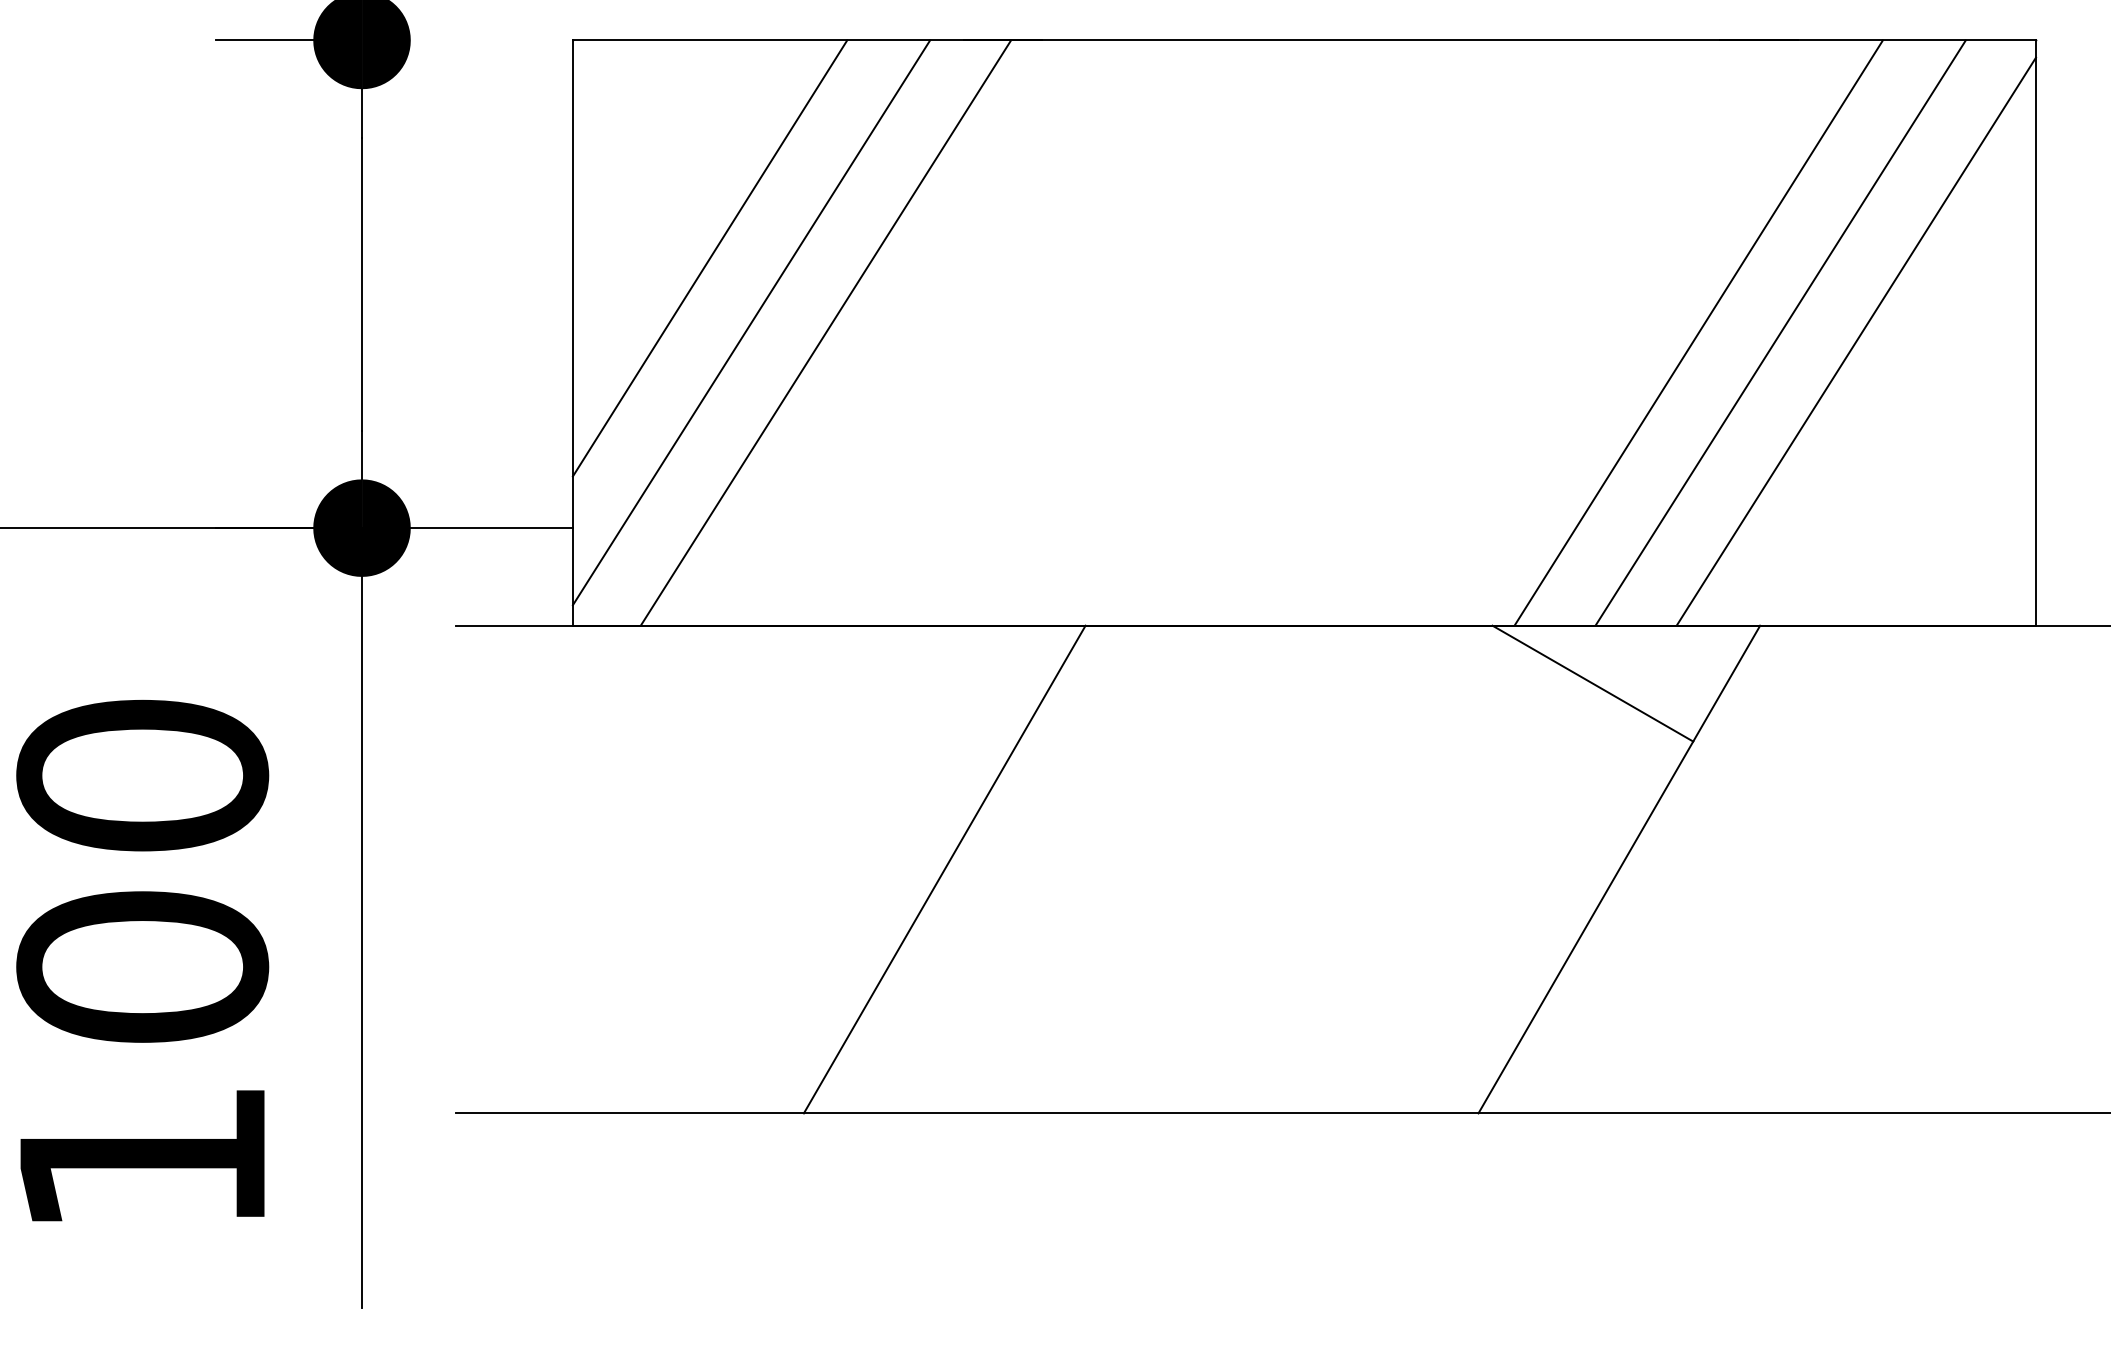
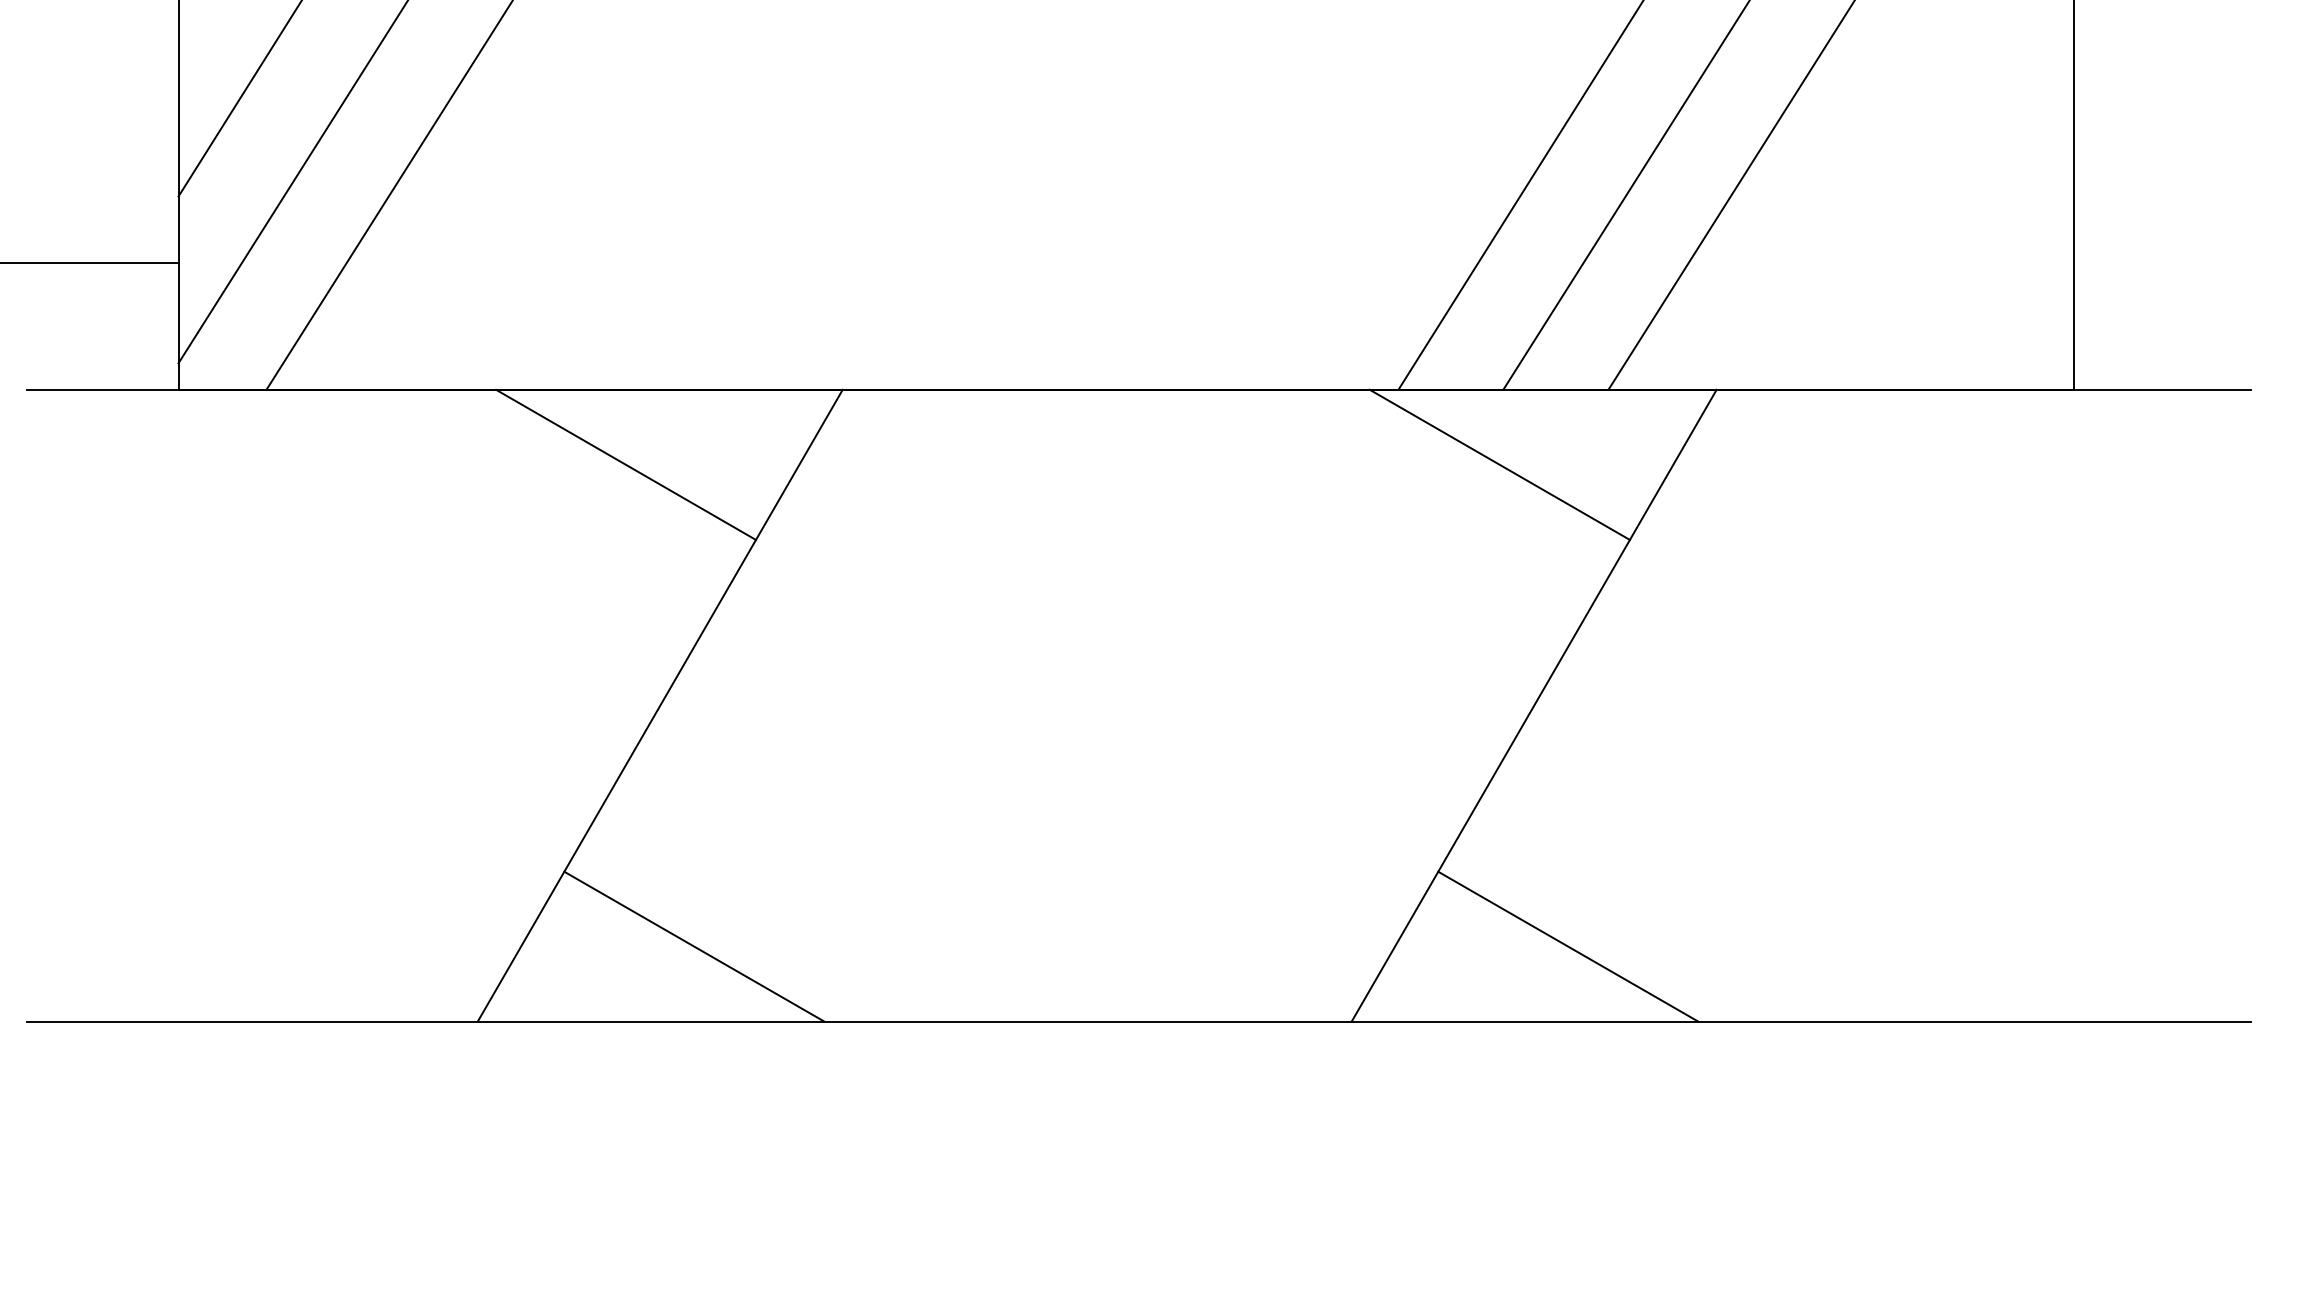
line: (918, 683) -> (626, 464), added
line: (970, 1055) -> (693, 946), added
line: (1645, 1055) -> (1568, 946), added

